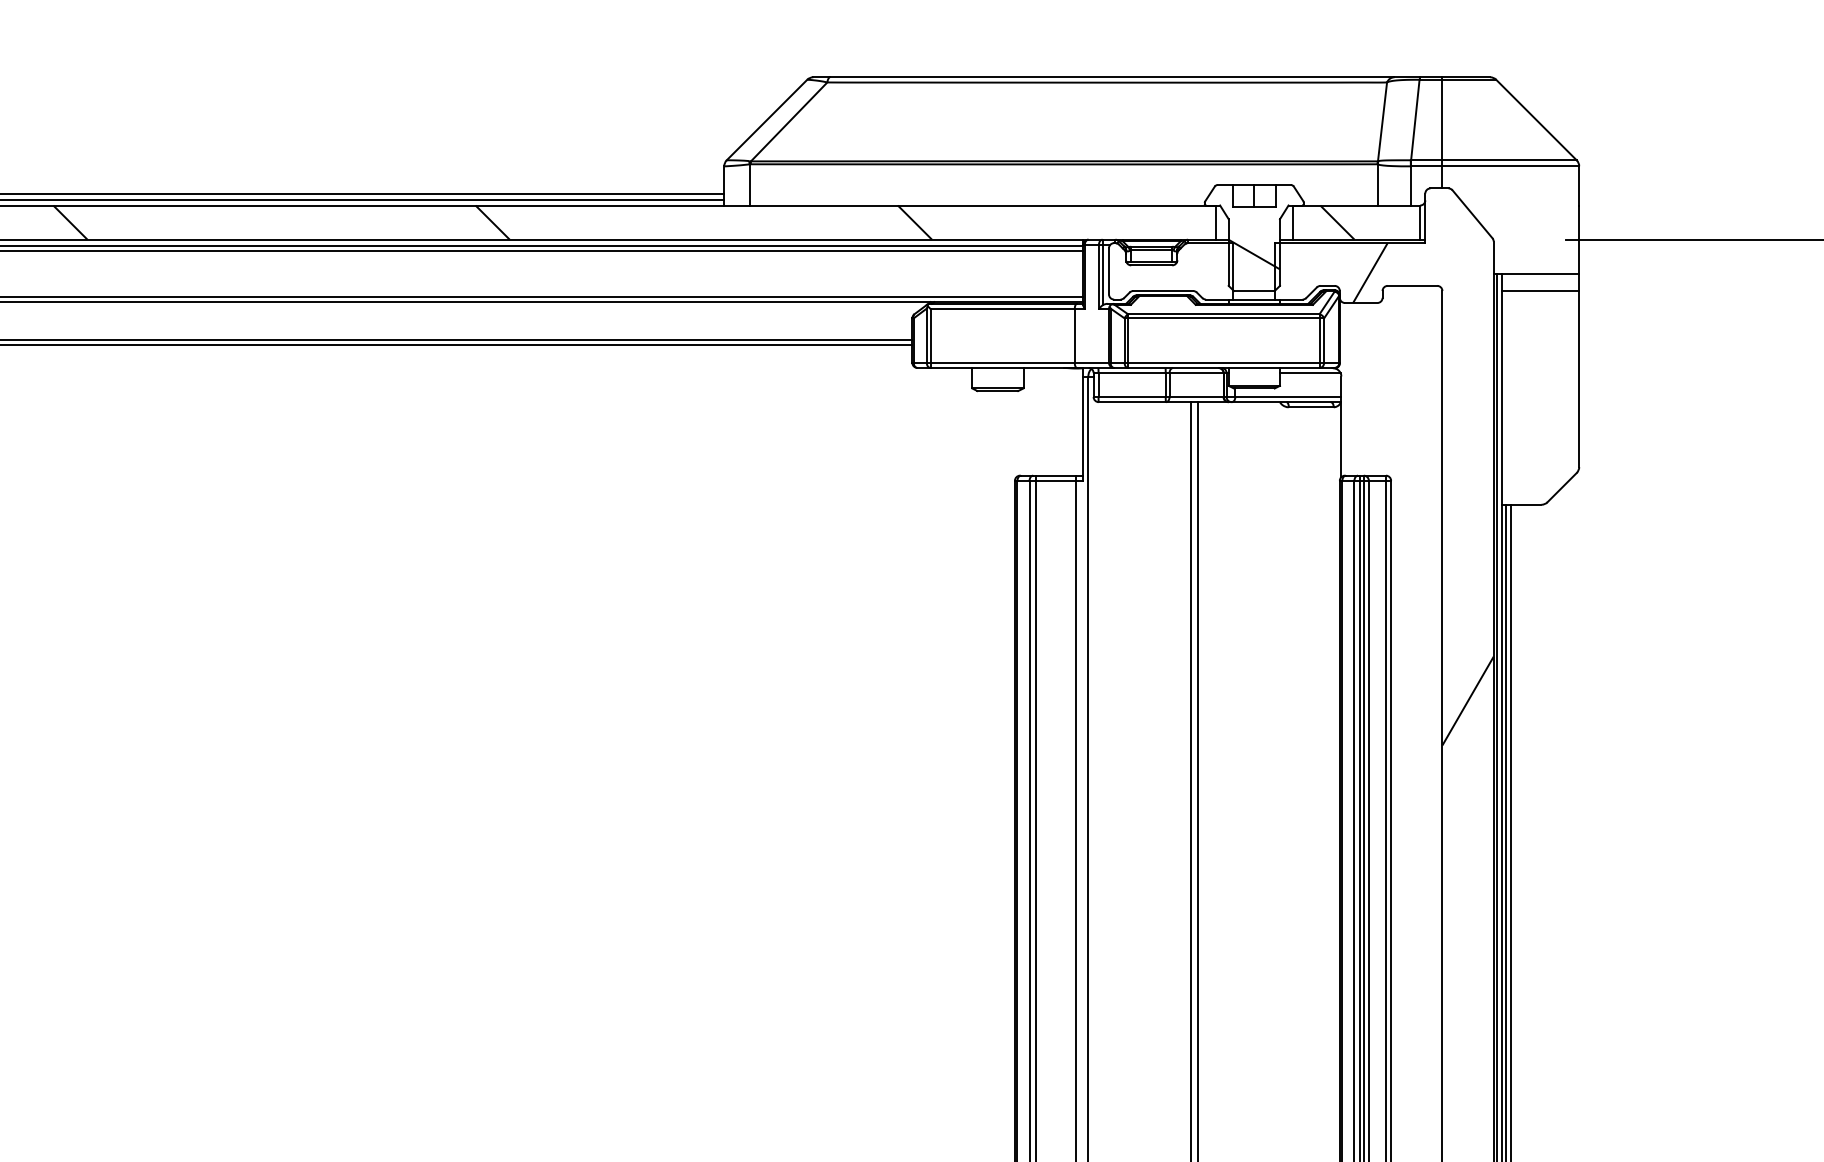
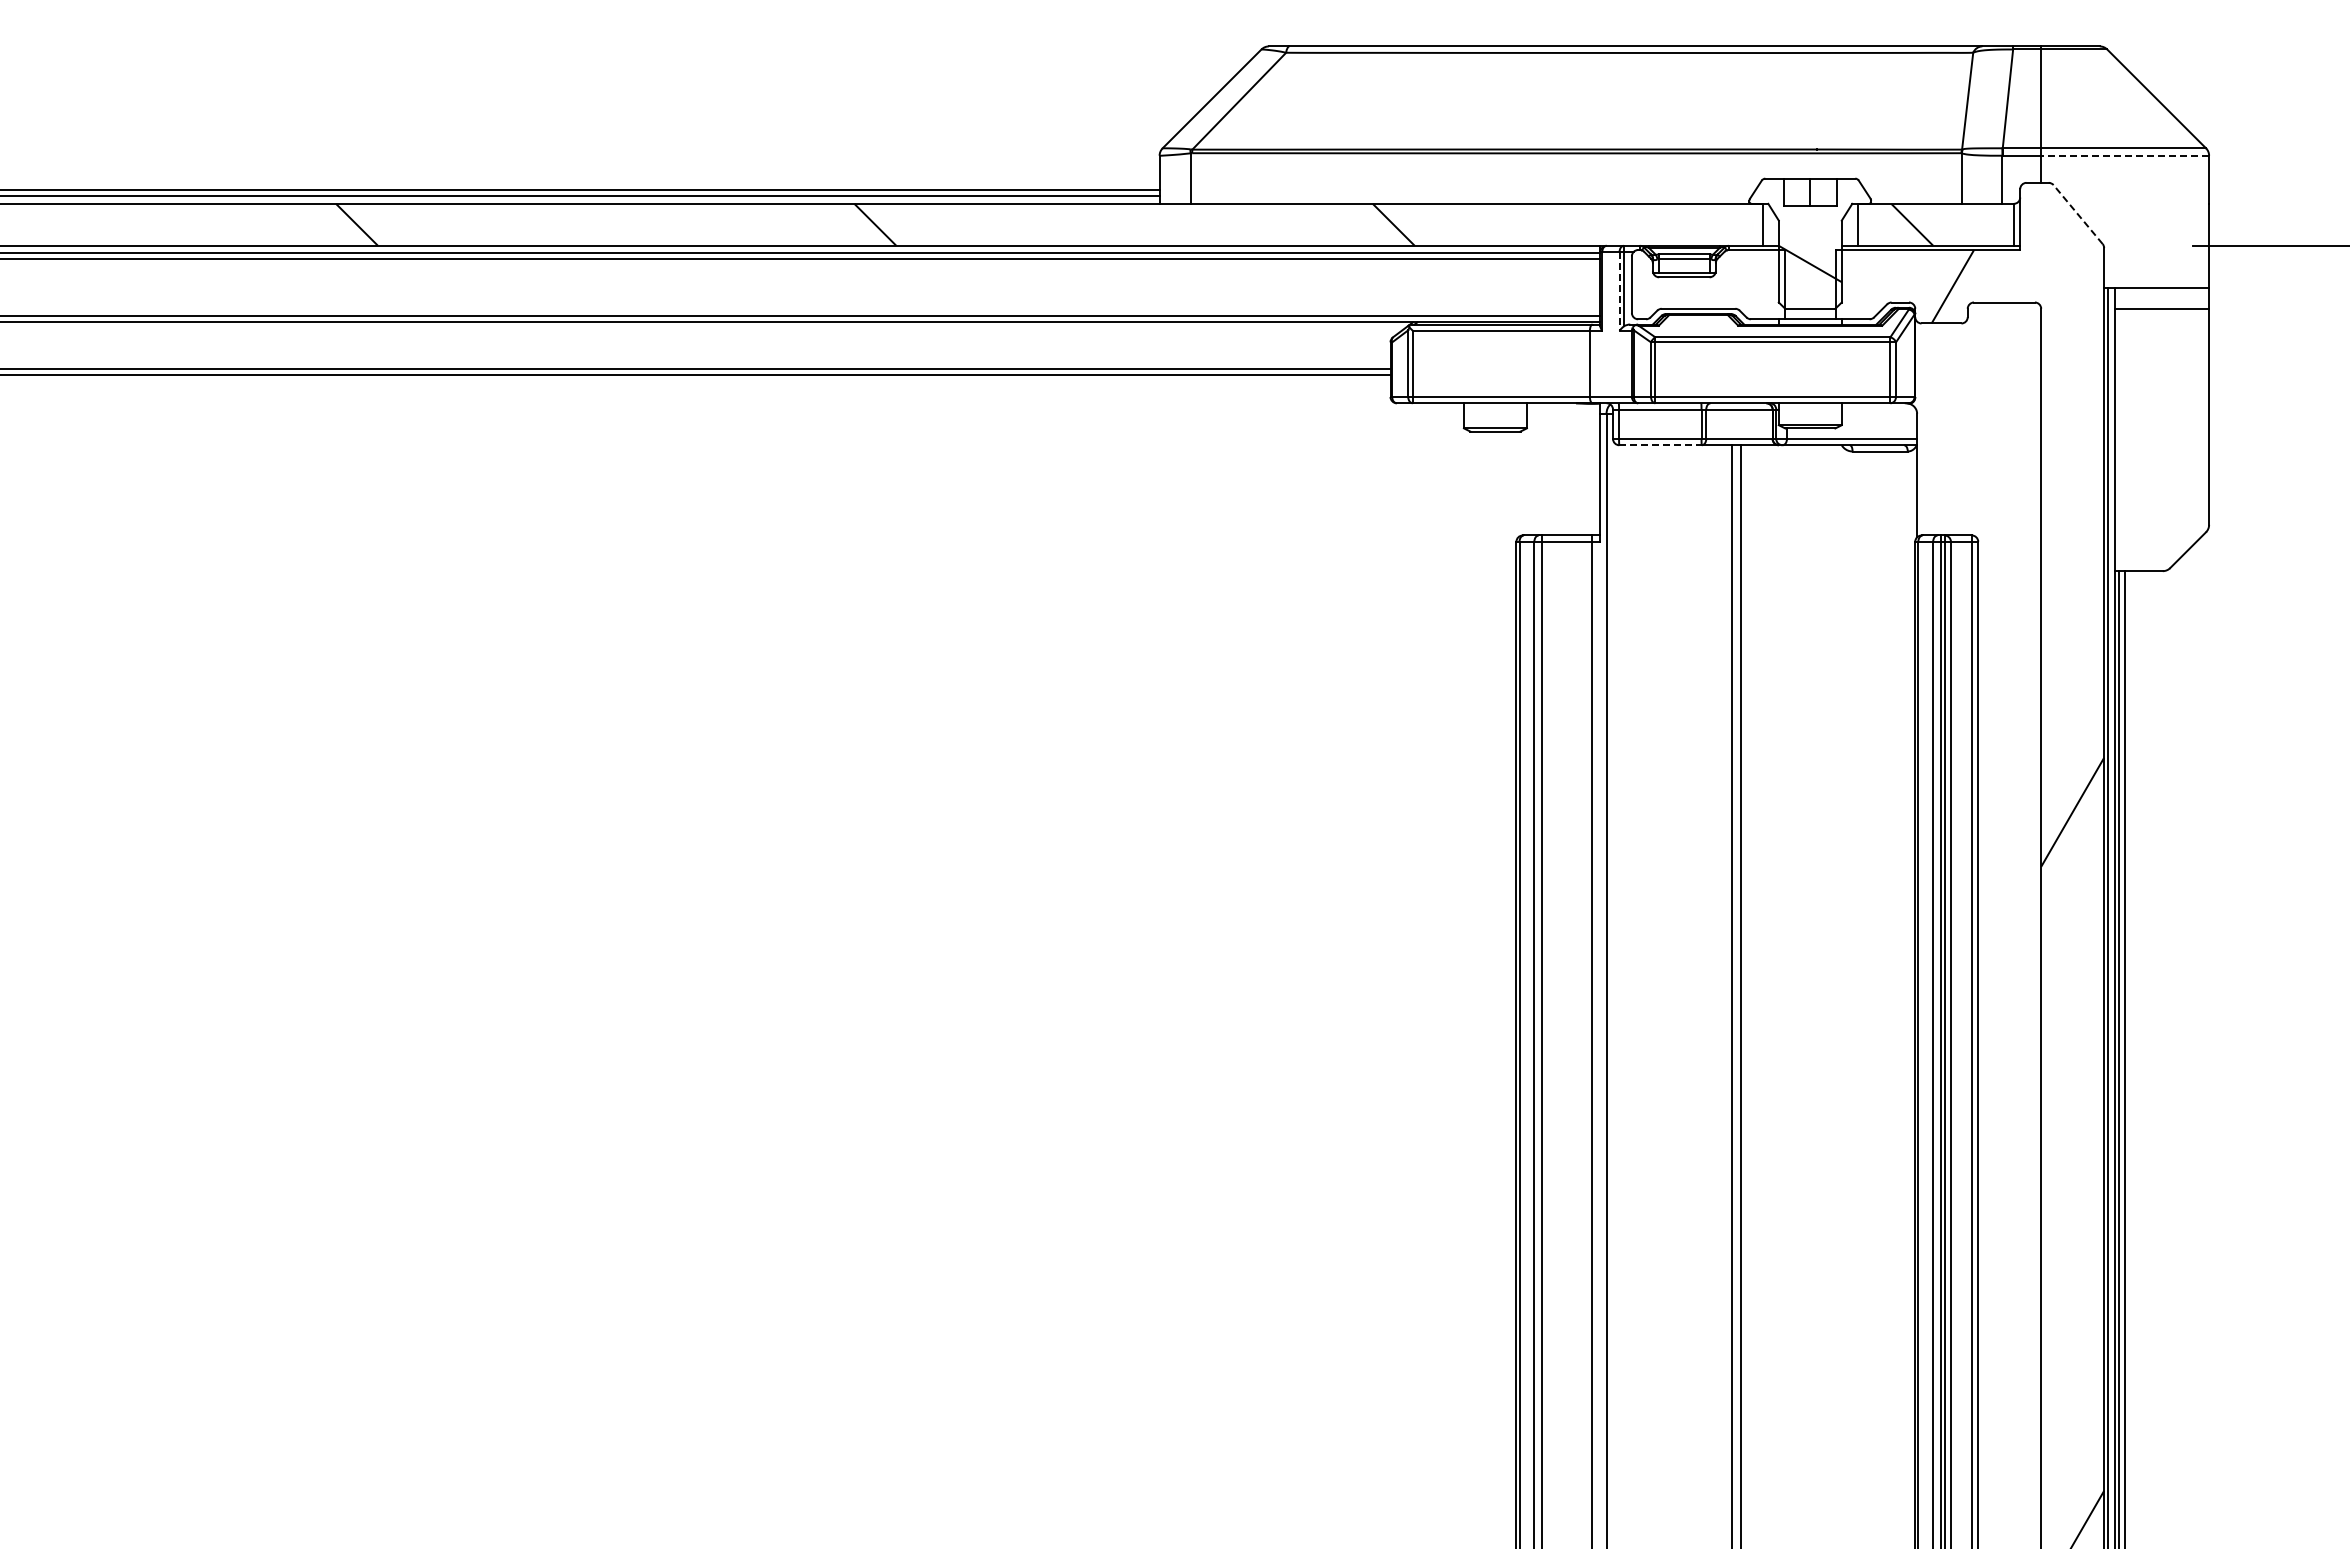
line: (1511, 166) -> (2125, 155), solid -> dashed
line: (1471, 214) -> (2077, 214), solid -> dashed
line: (1098, 276) -> (1619, 291), solid -> dashed
line: (1309, 373) -> (1878, 409), removed
line: (1133, 402) -> (1661, 445), solid -> dashed

